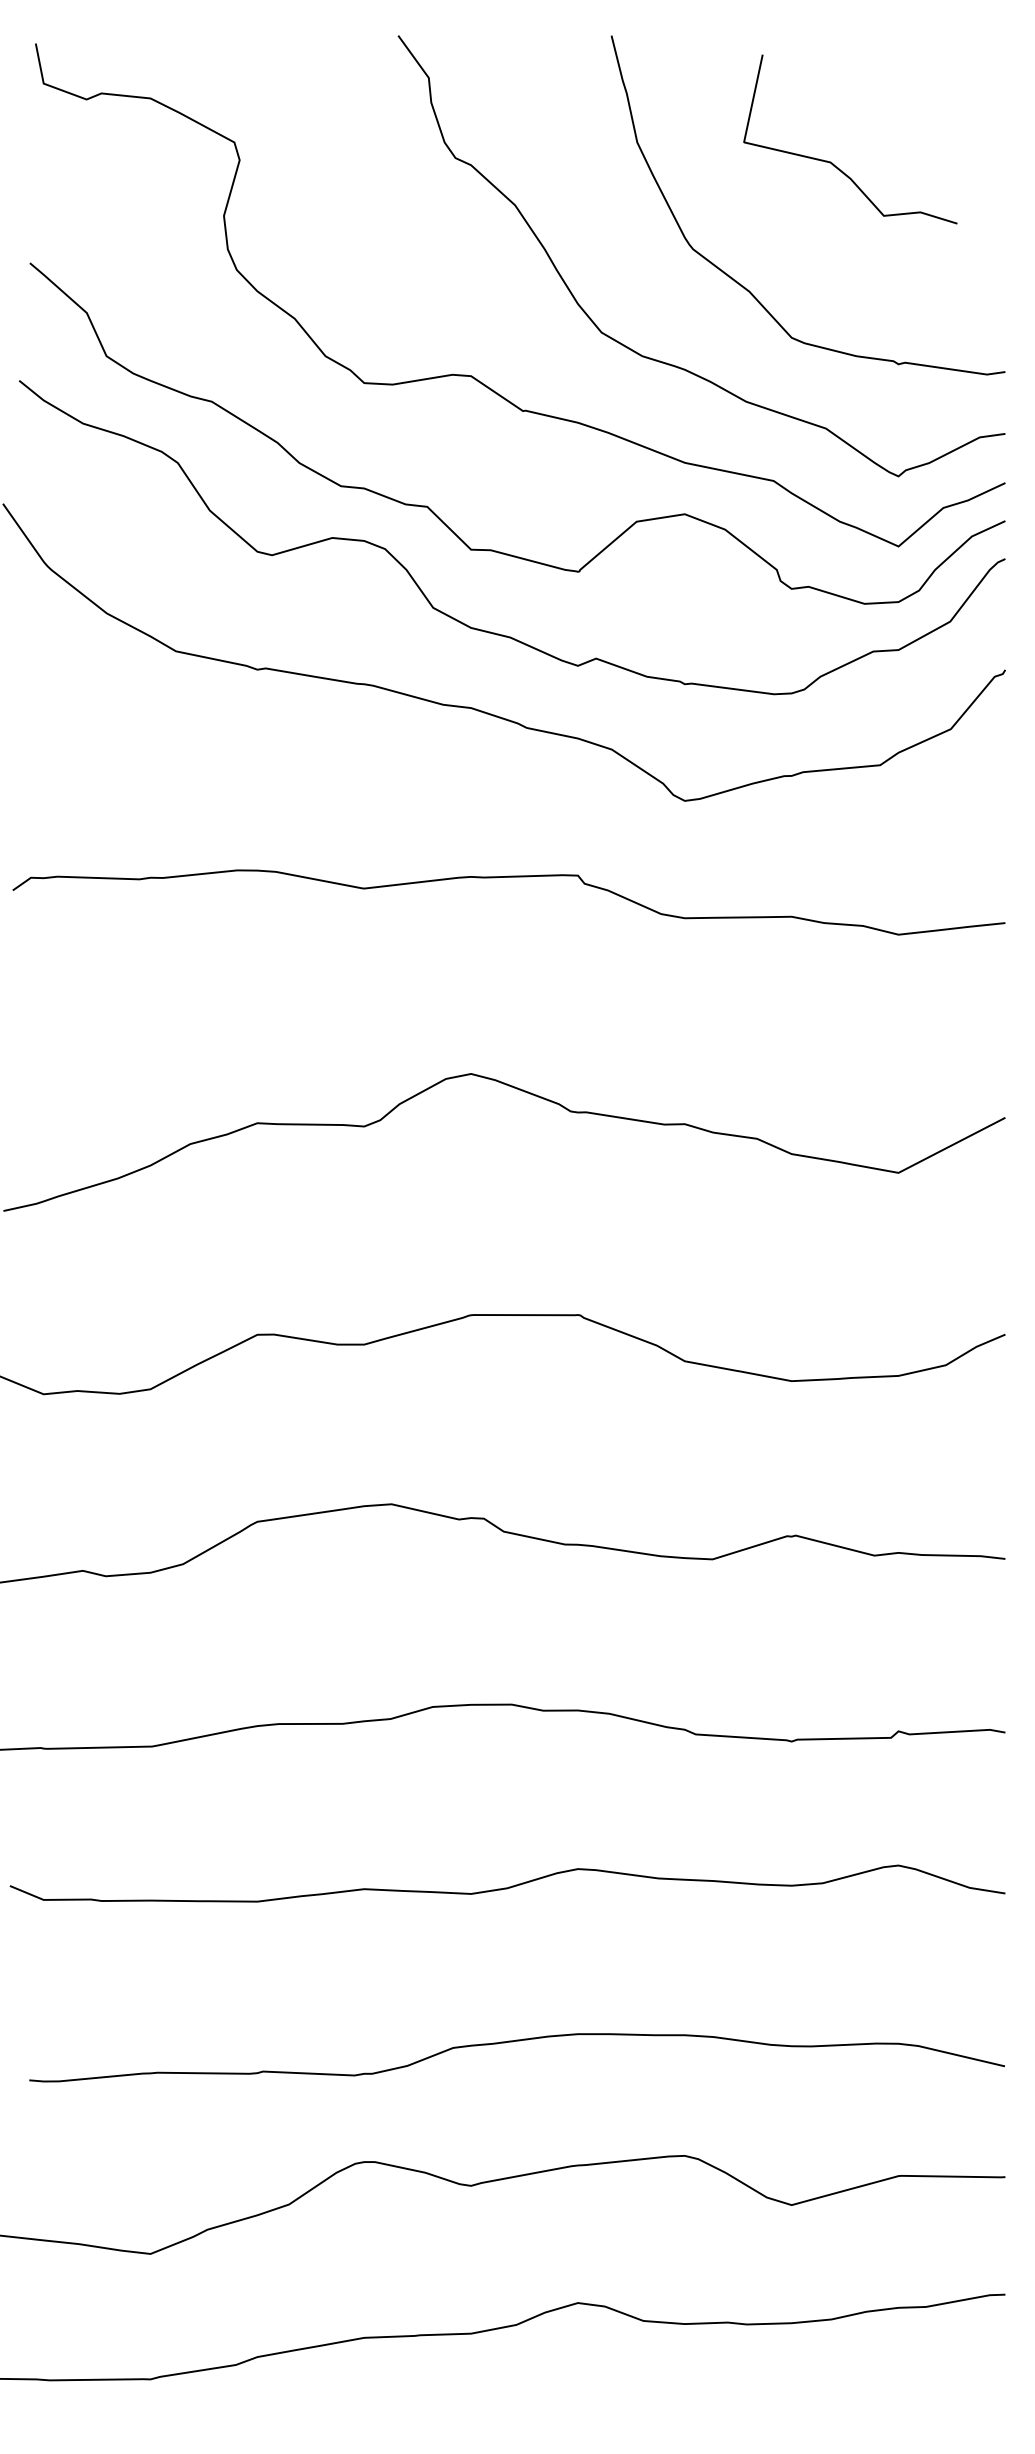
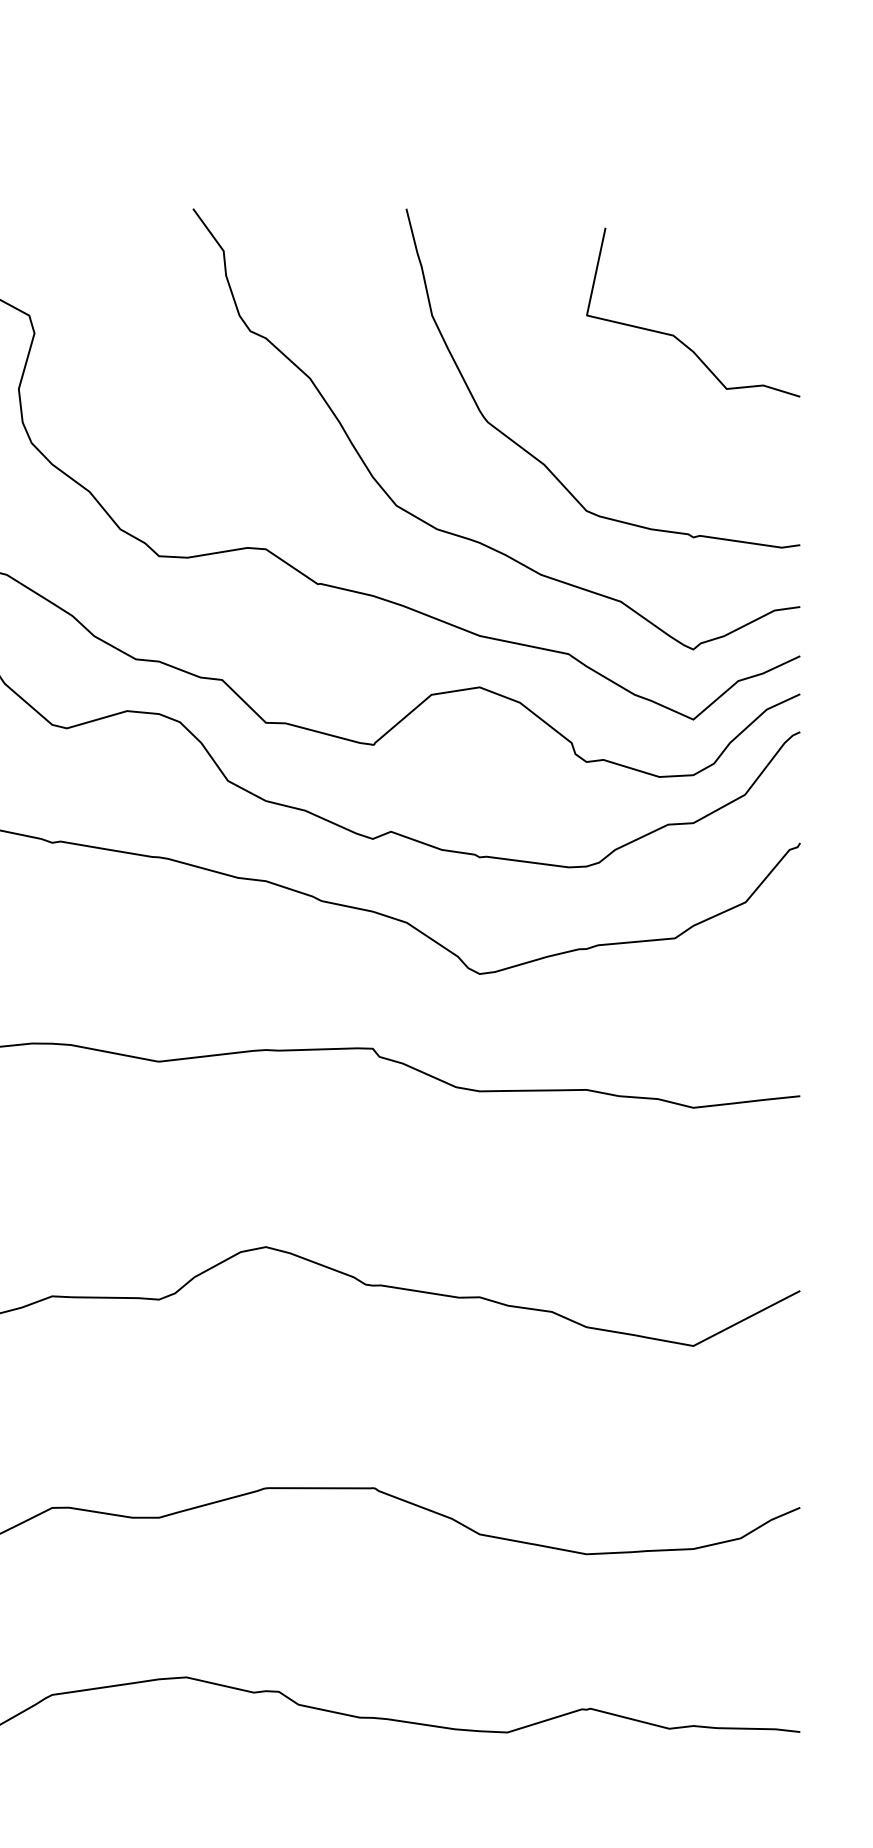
curve: (832, 162) -> (675, 335), moved

